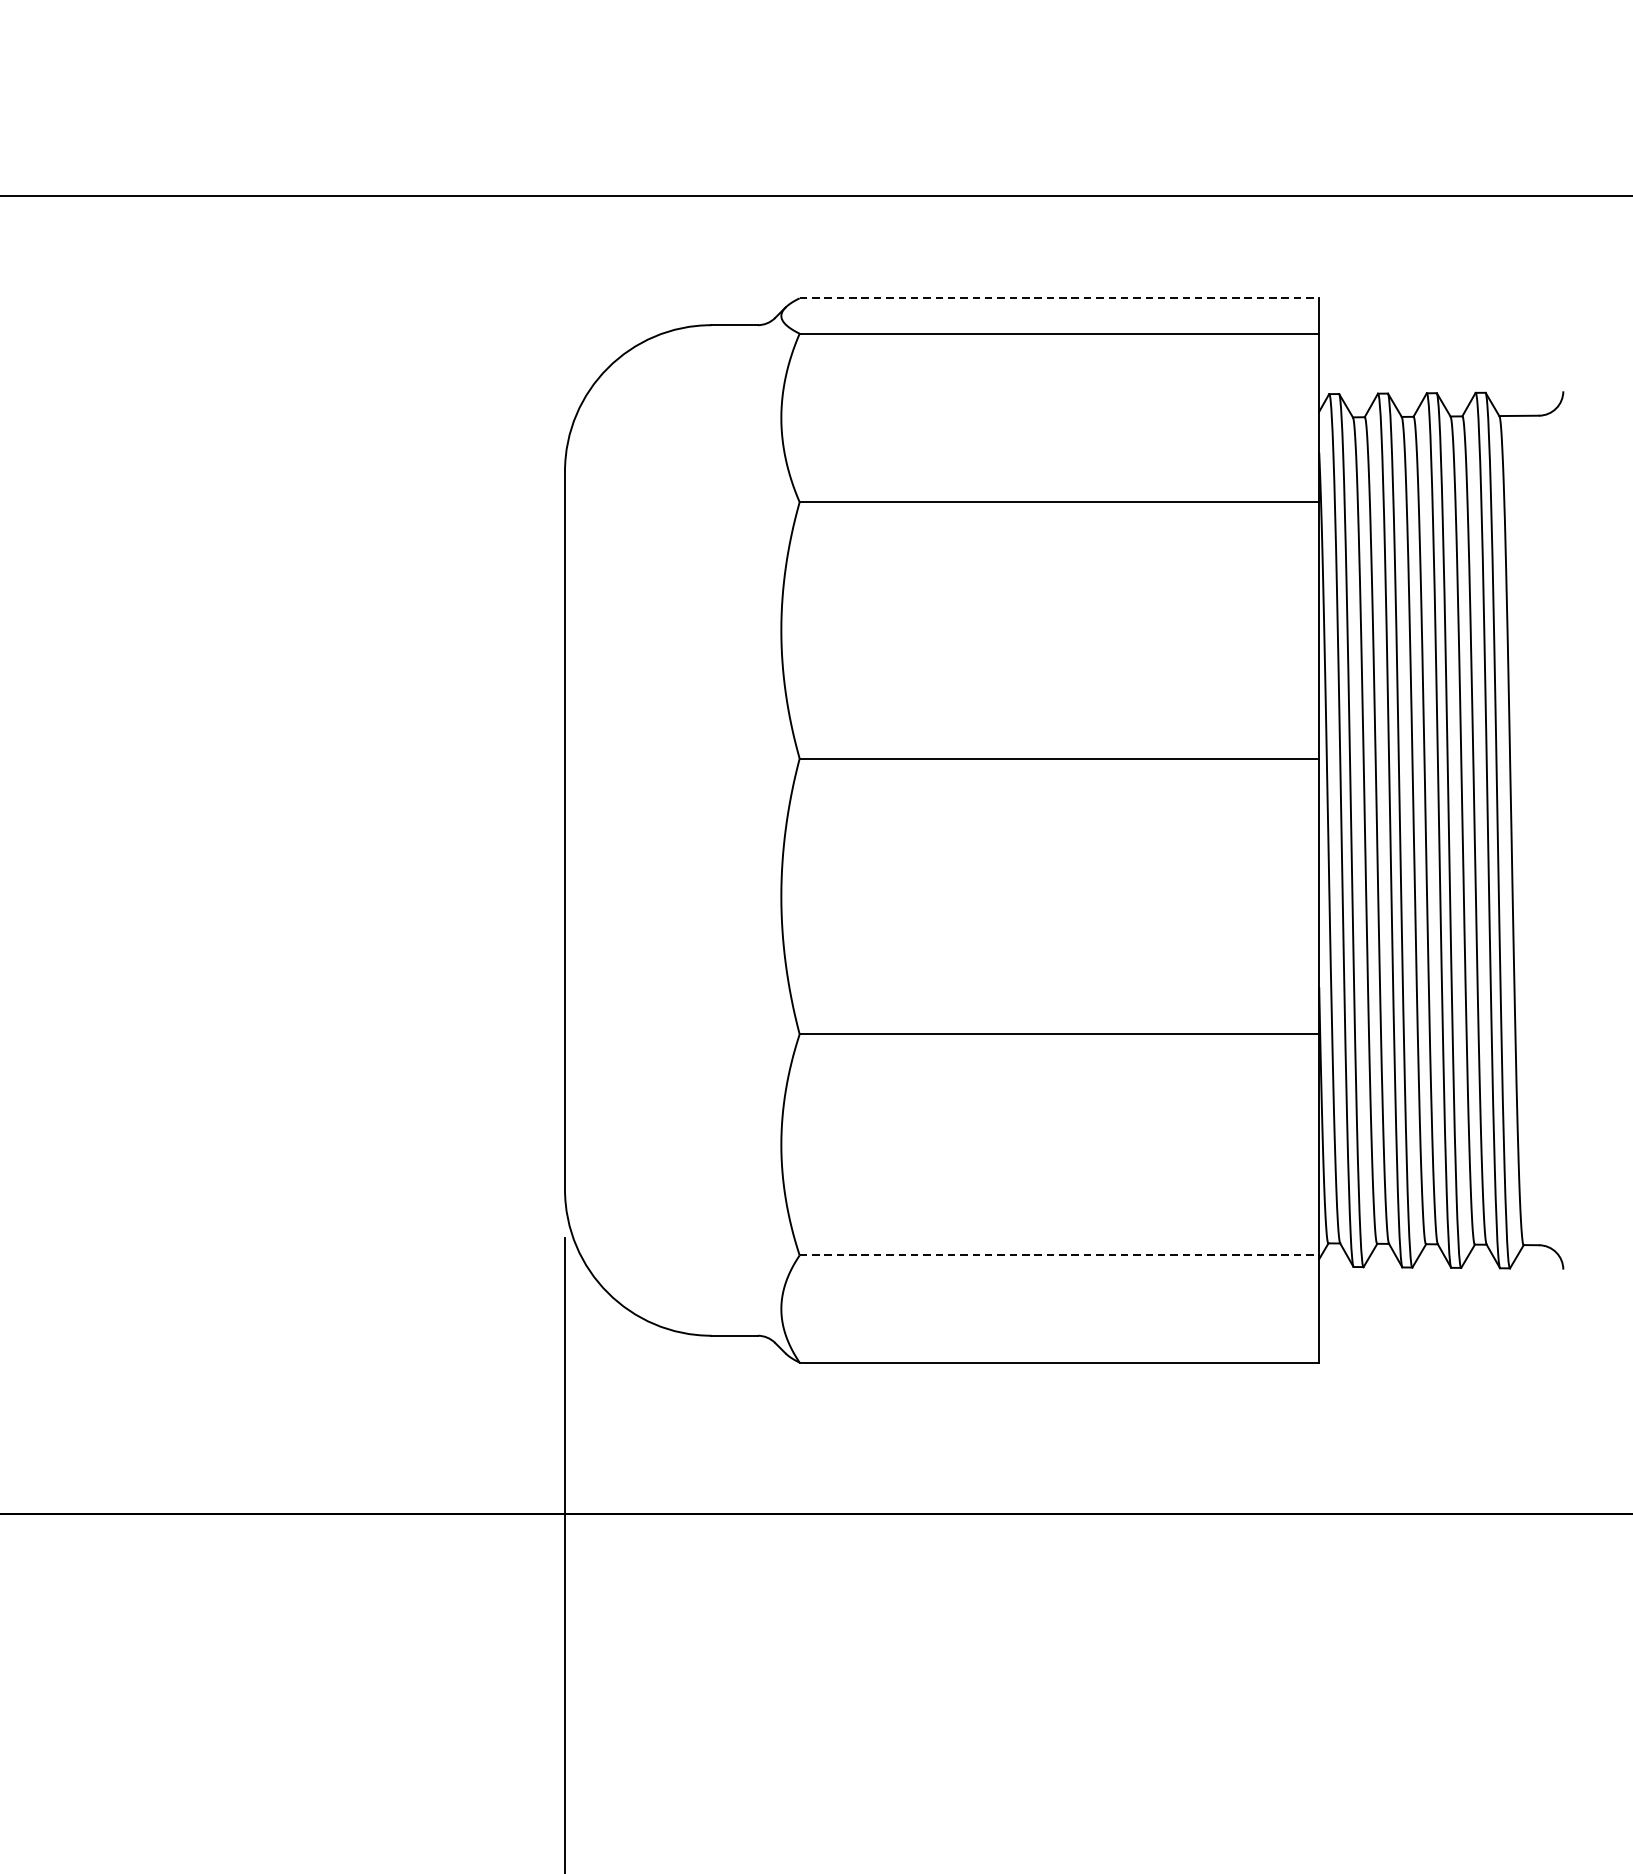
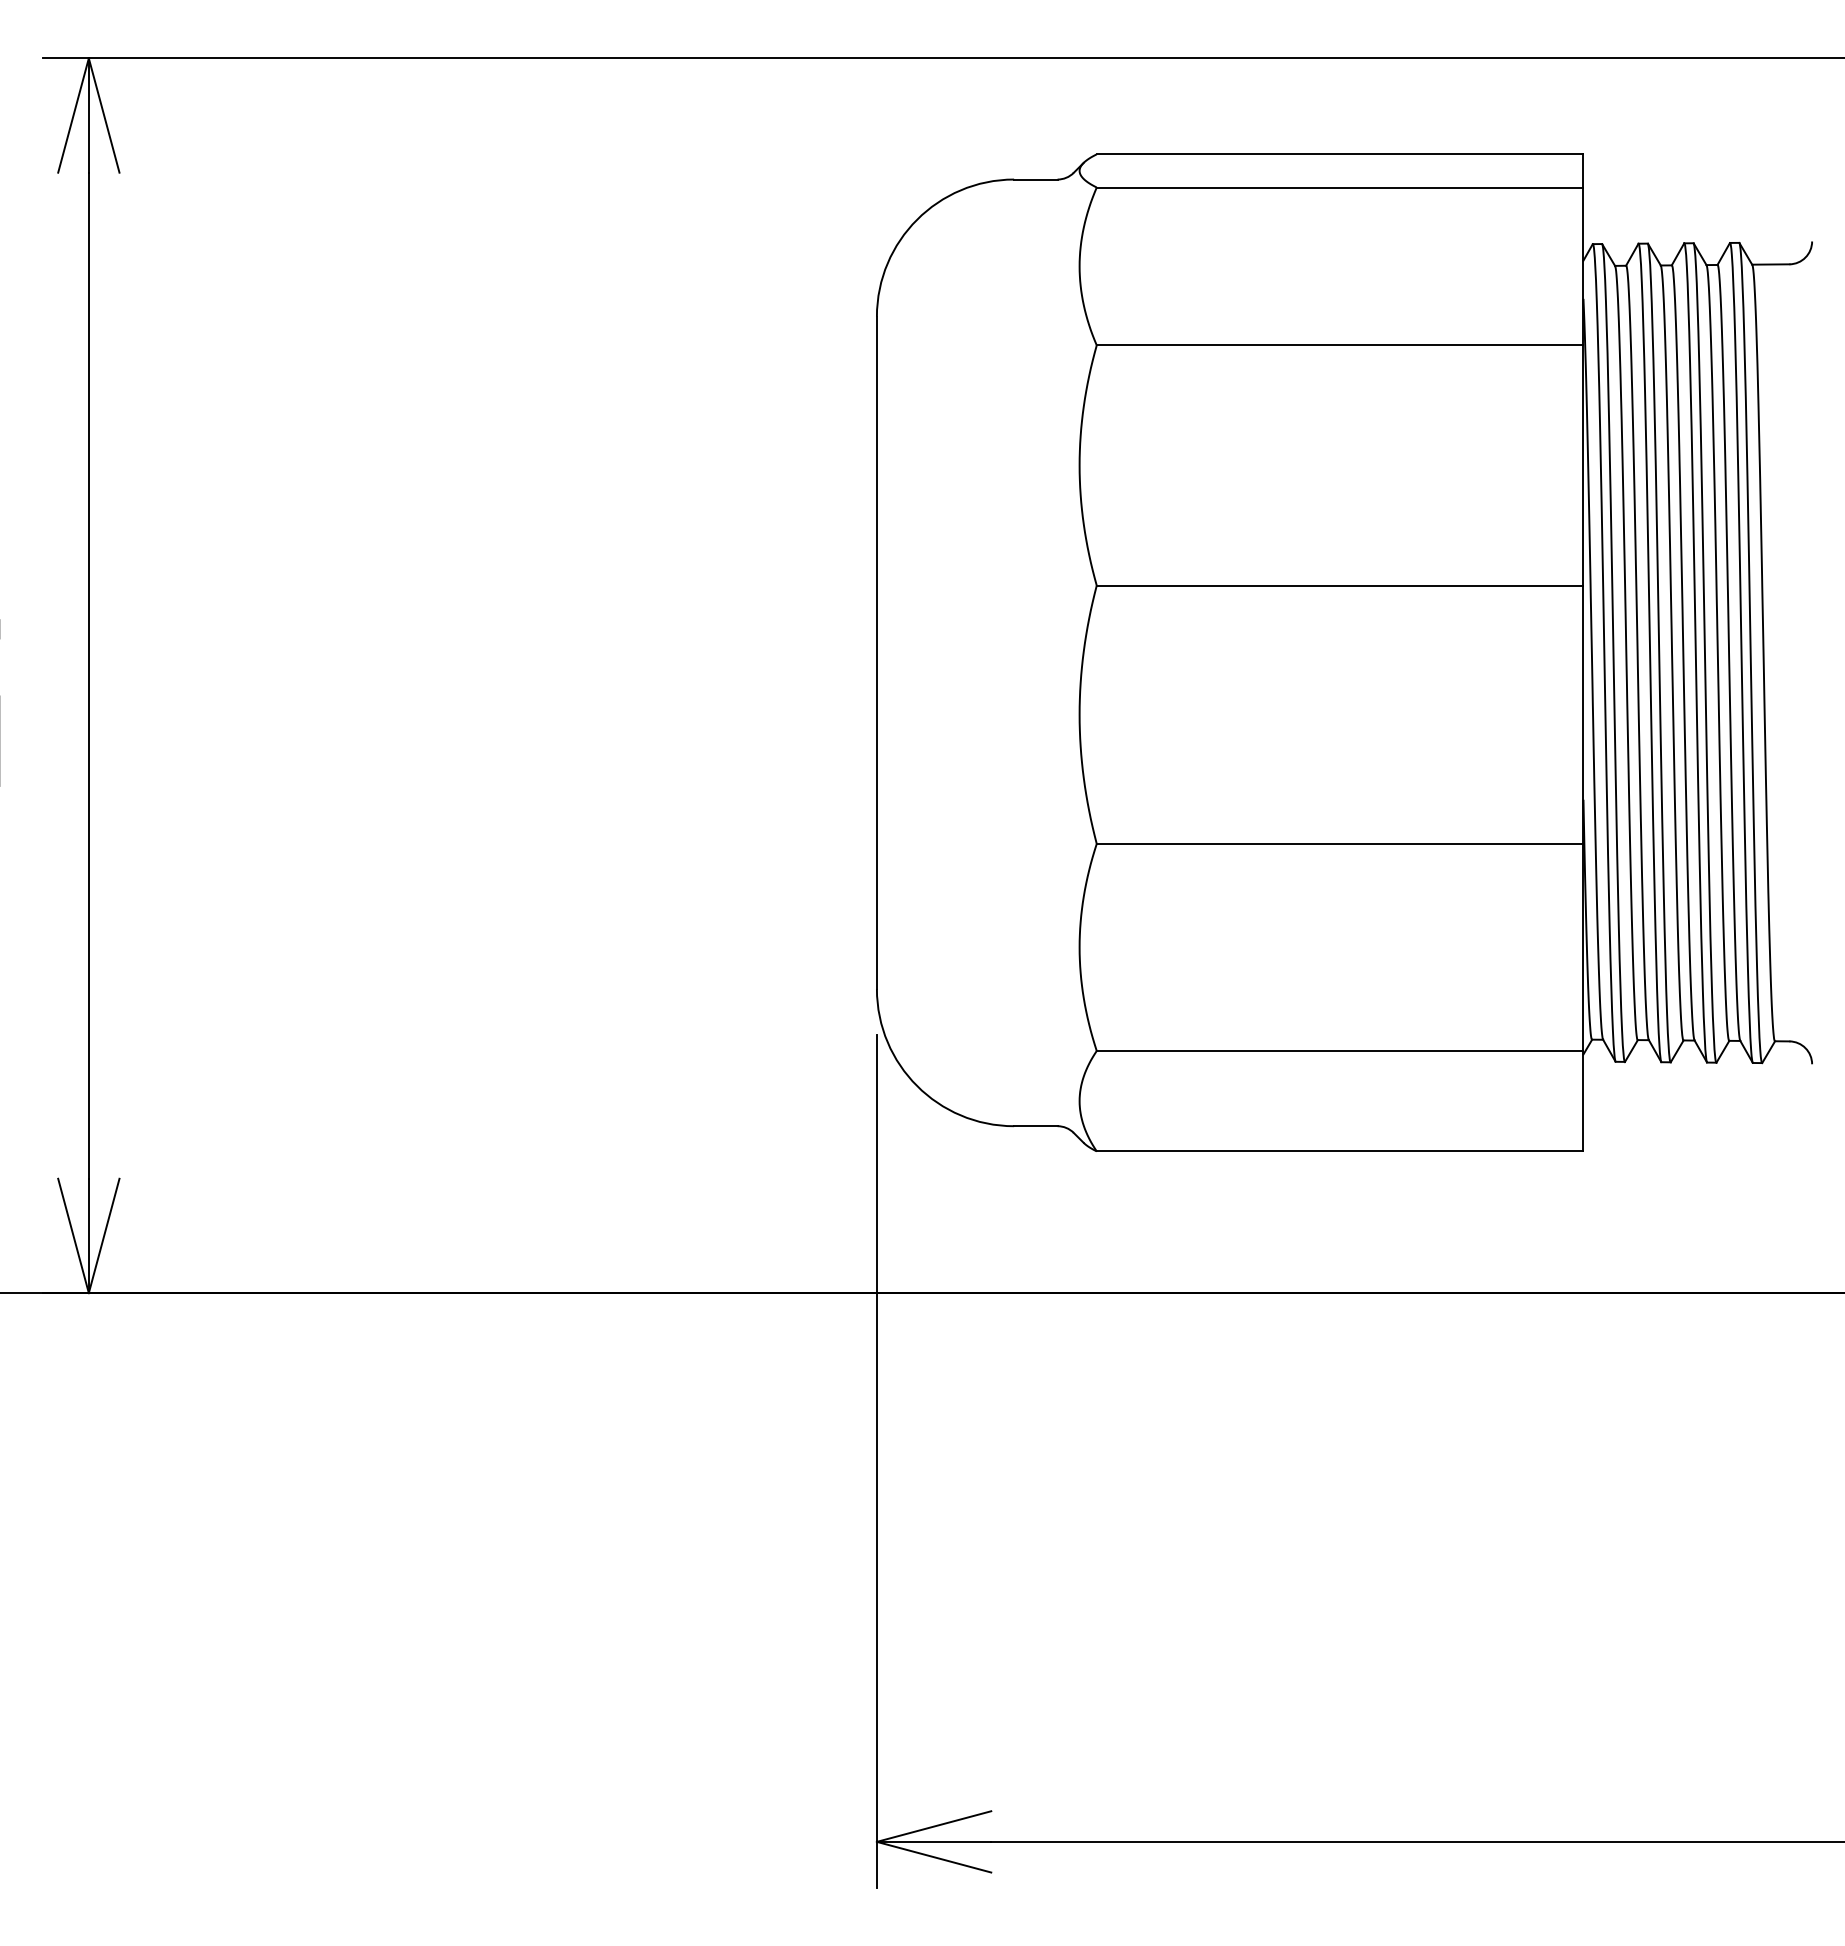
line: (1059, 298) -> (1340, 154), dashed -> solid
line: (1059, 1254) -> (1340, 1050), dashed -> solid

